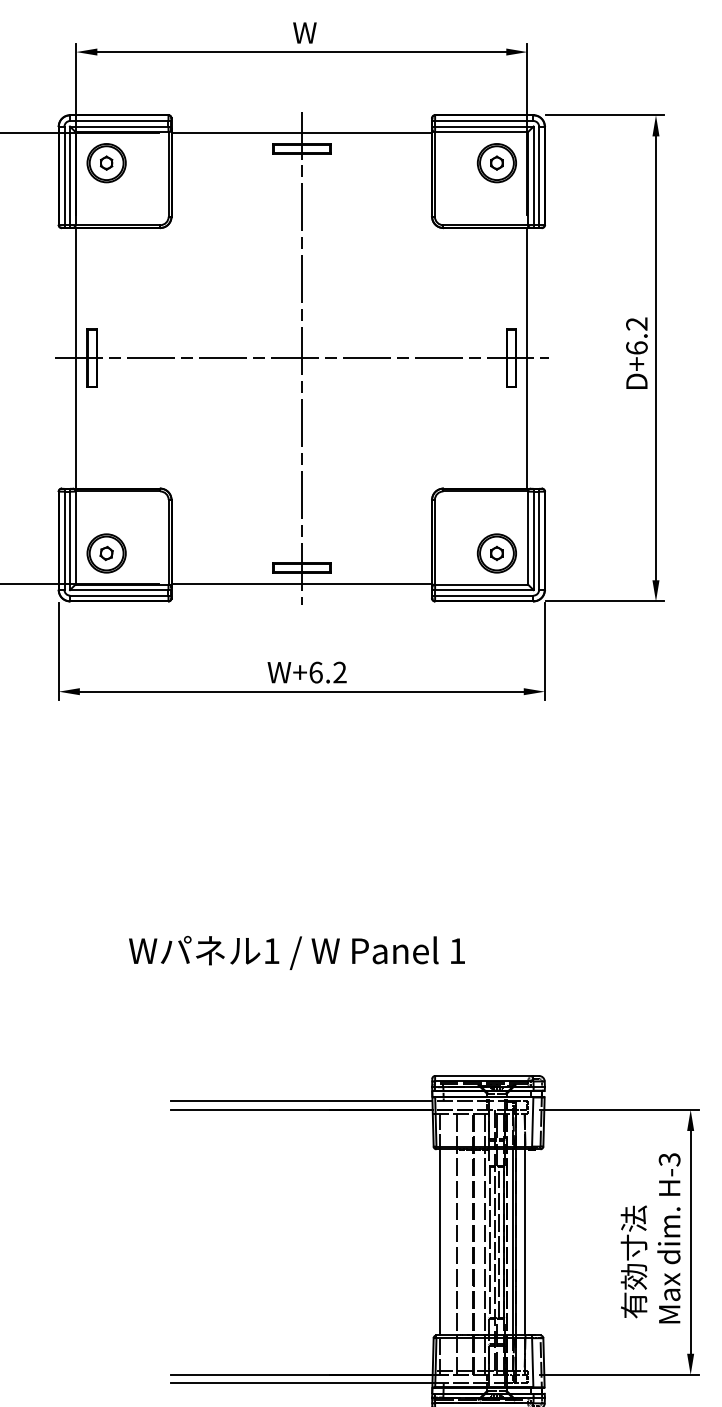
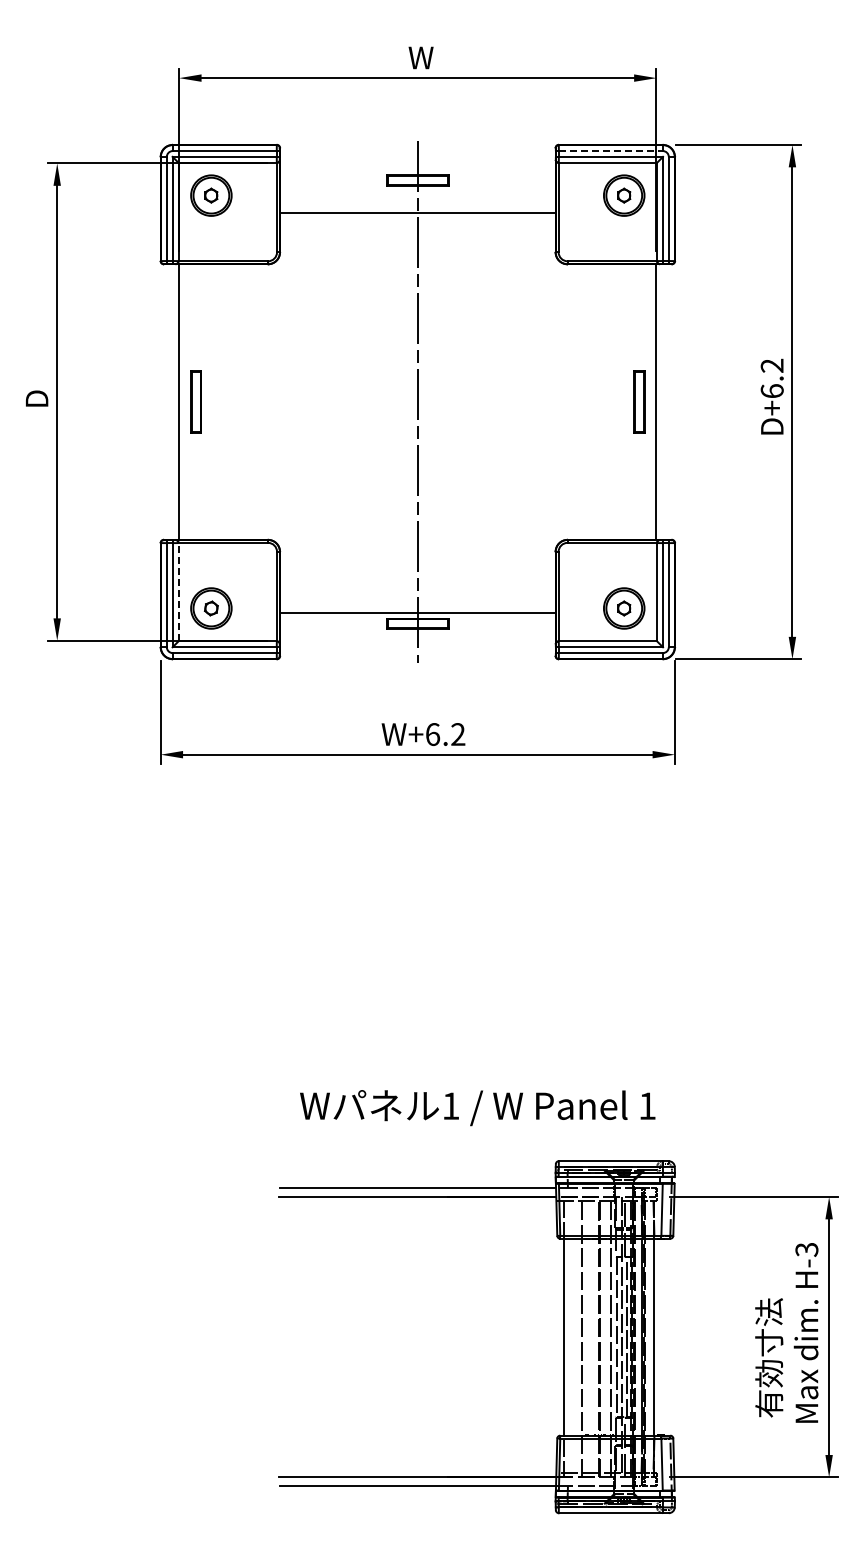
line: (484, 121) -> (611, 151), solid -> dashed
line: (301, 132) -> (417, 213), moved
line: (301, 358) -> (417, 402), removed
line: (75, 537) -> (178, 591), solid -> dashed
line: (301, 583) -> (417, 612), moved
text: (296, 953) -> (477, 1108), moved

